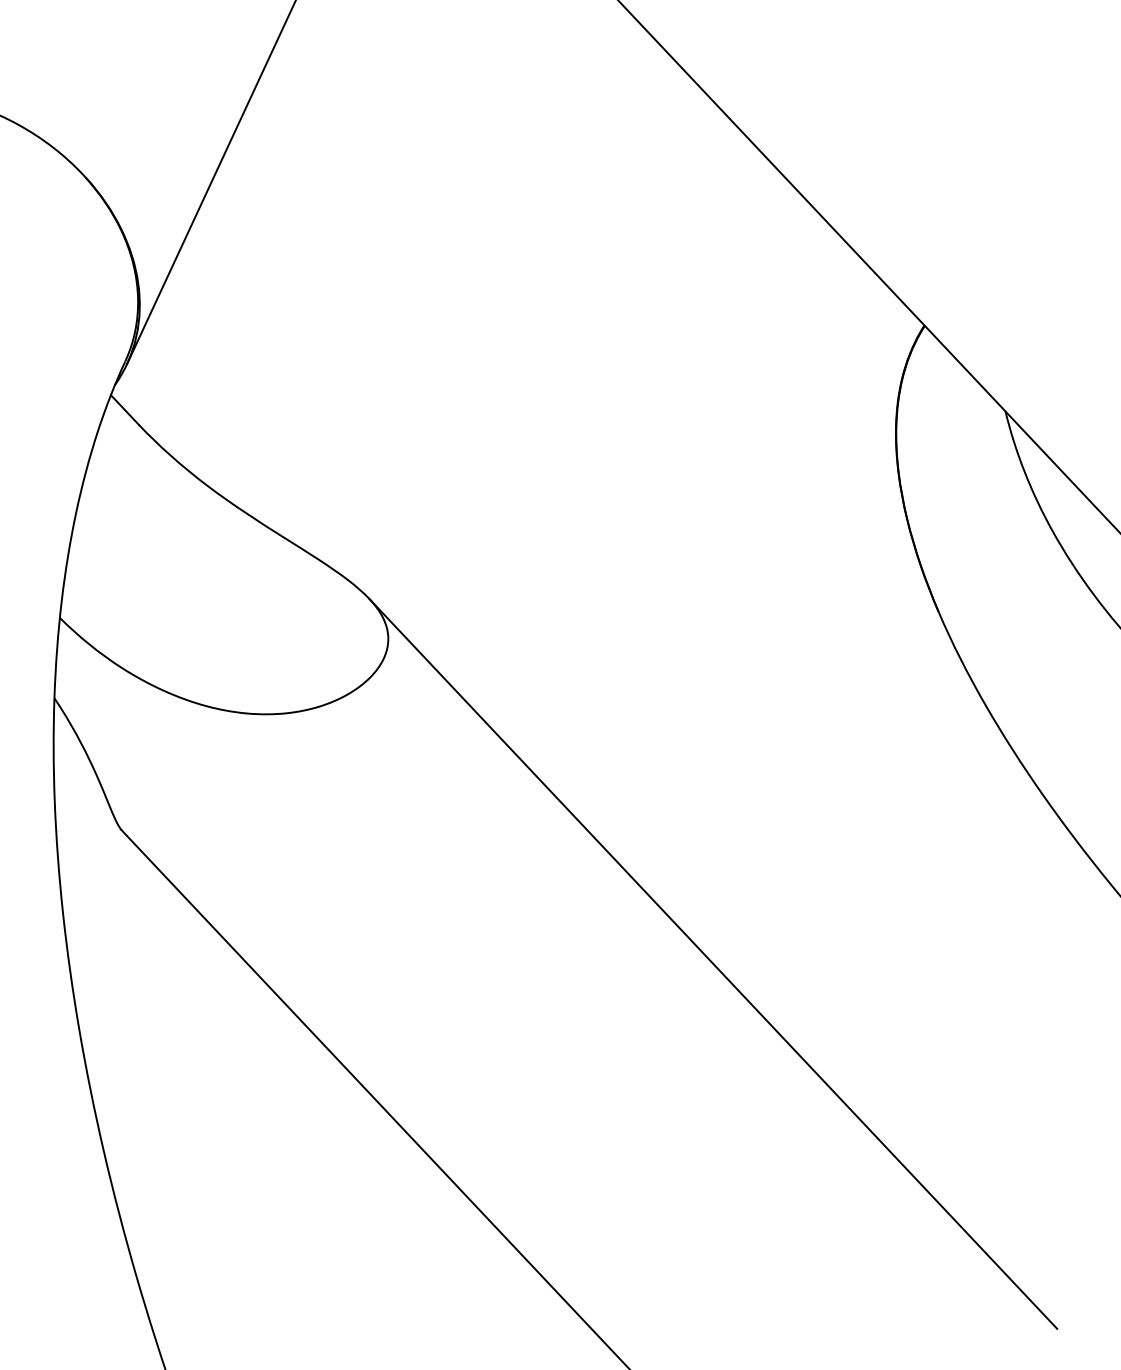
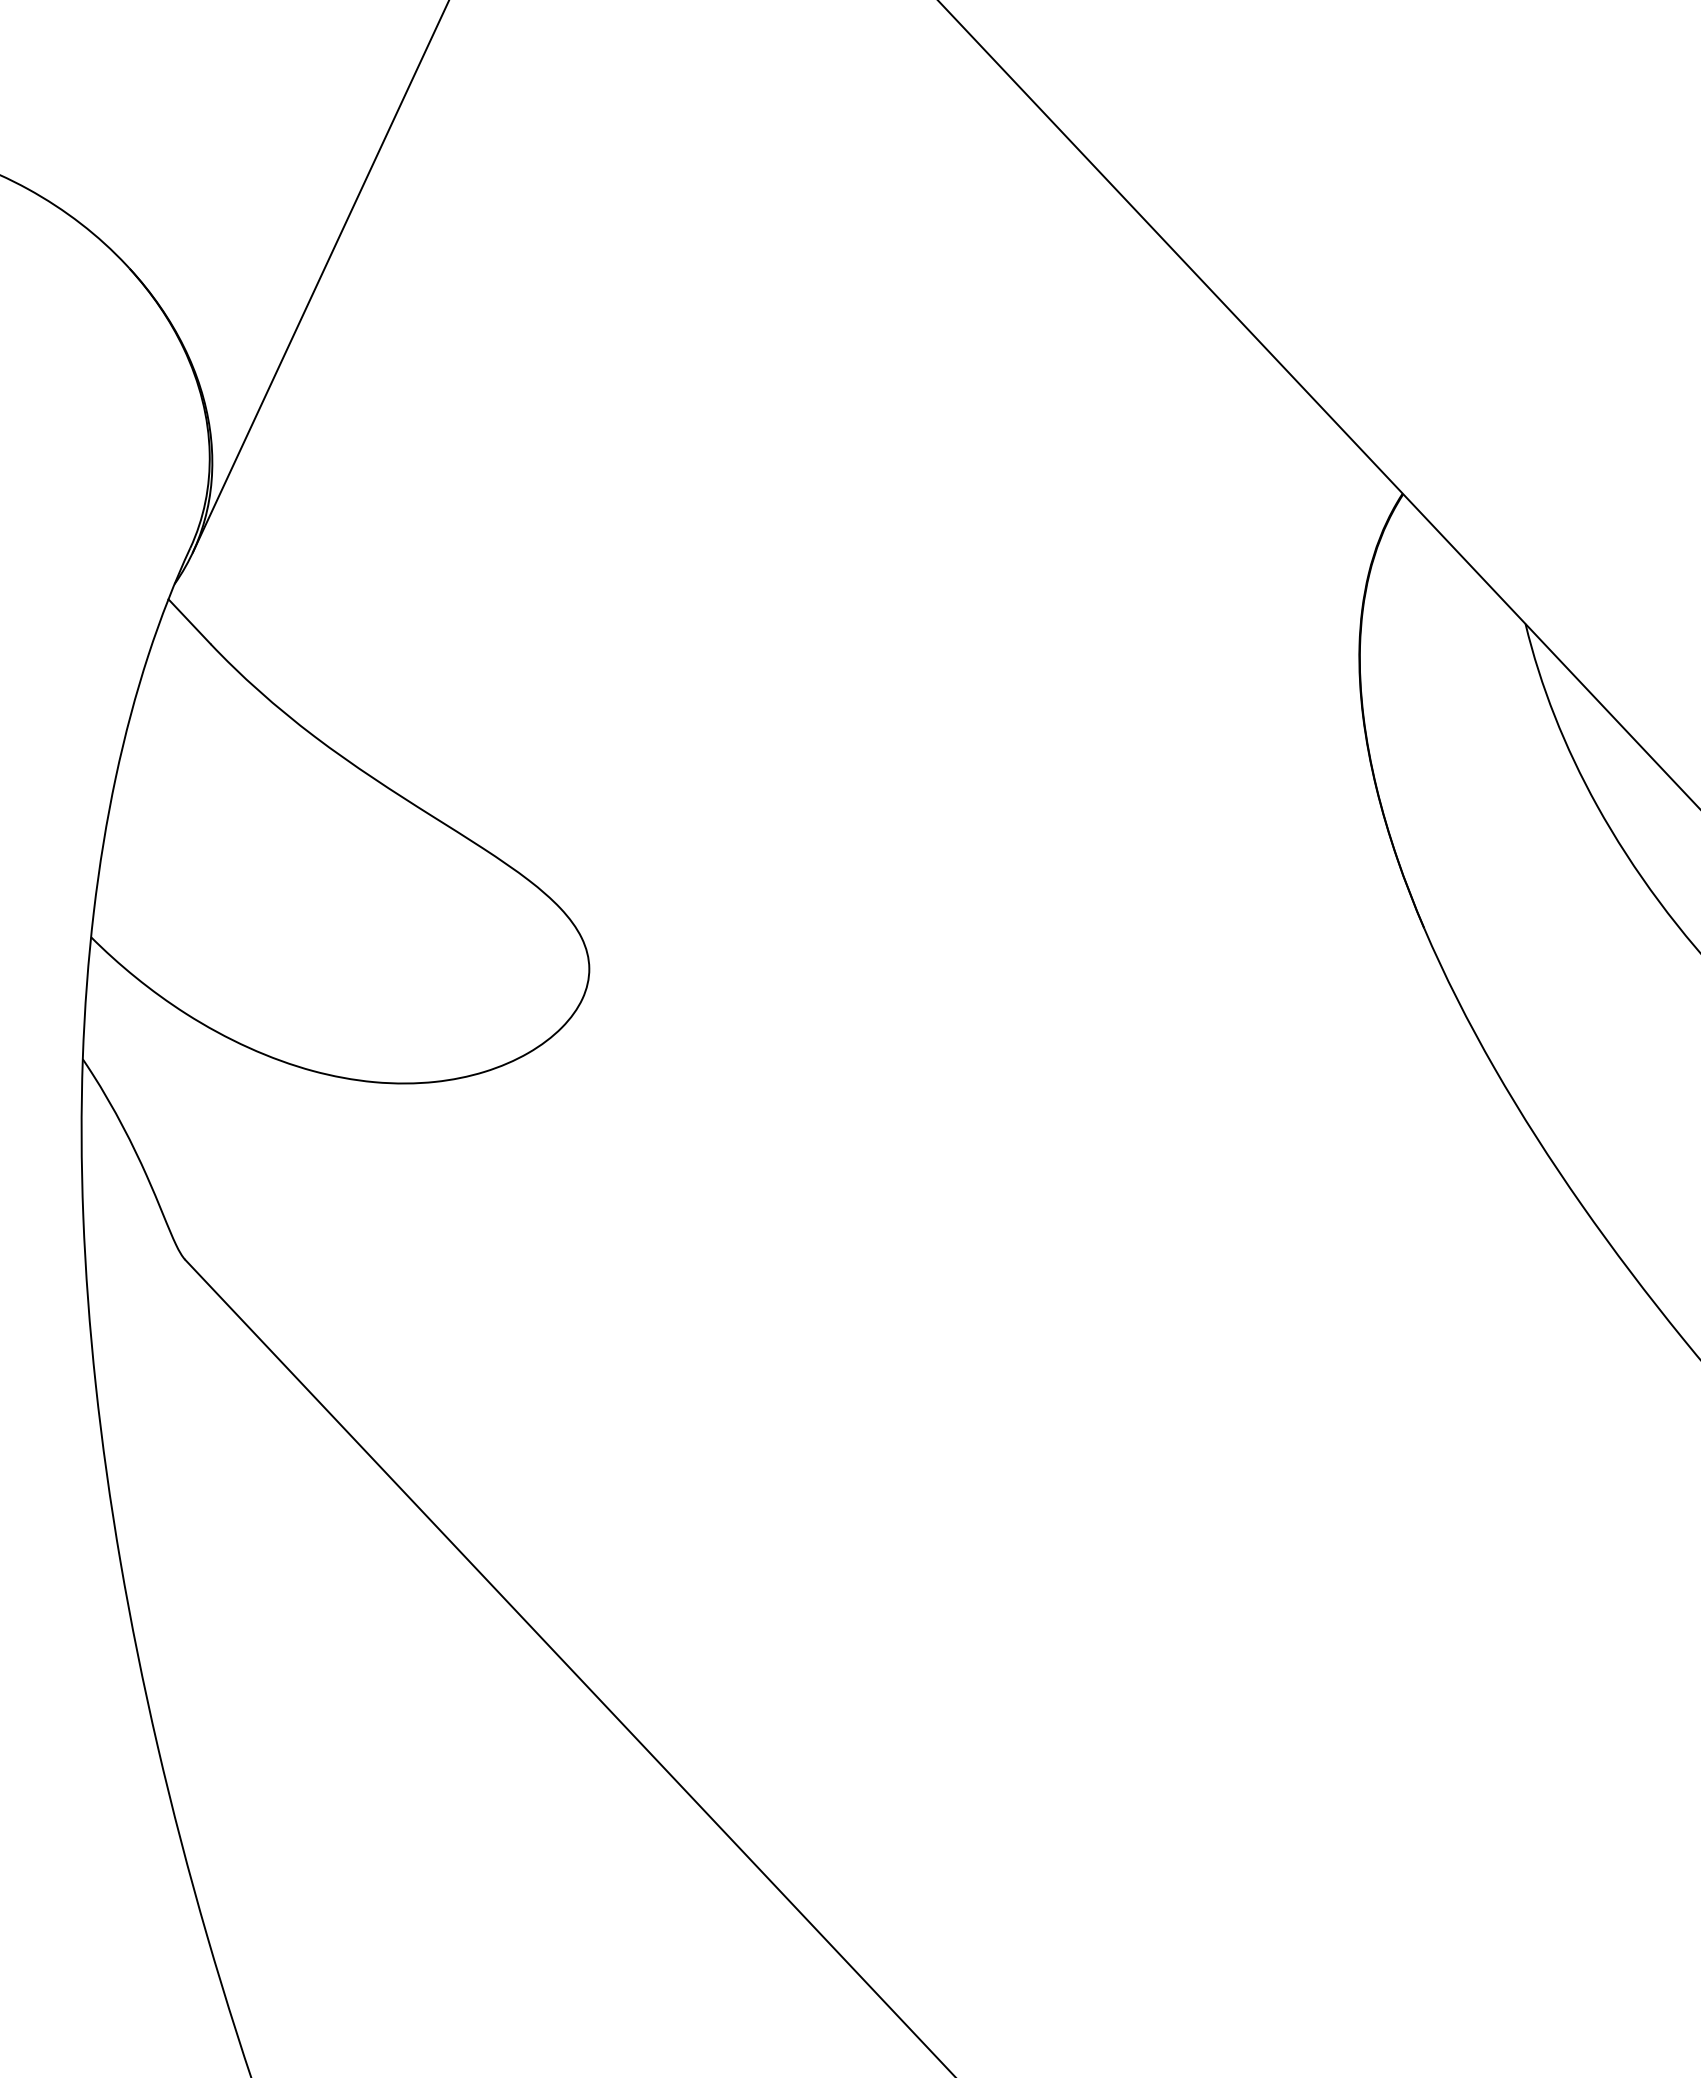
line: (713, 963) -> (1082, 1461), removed

